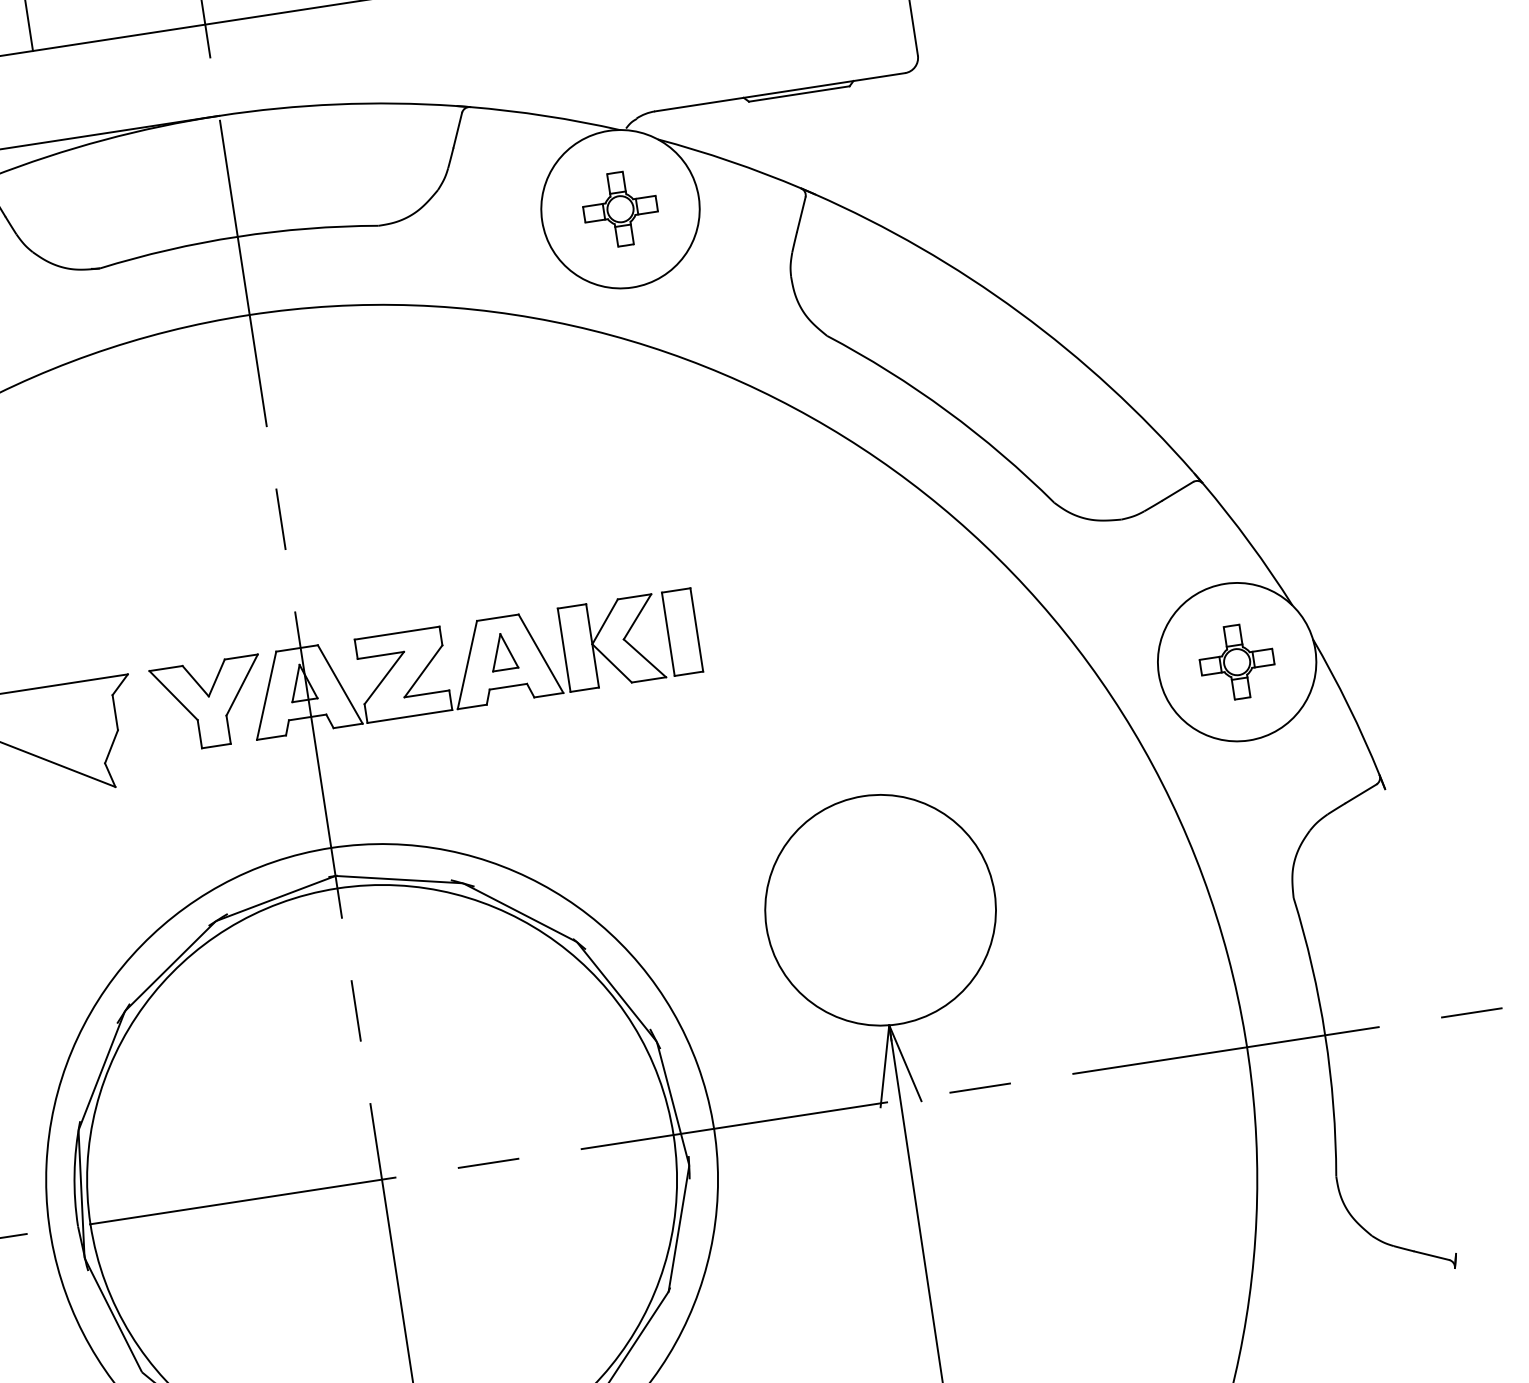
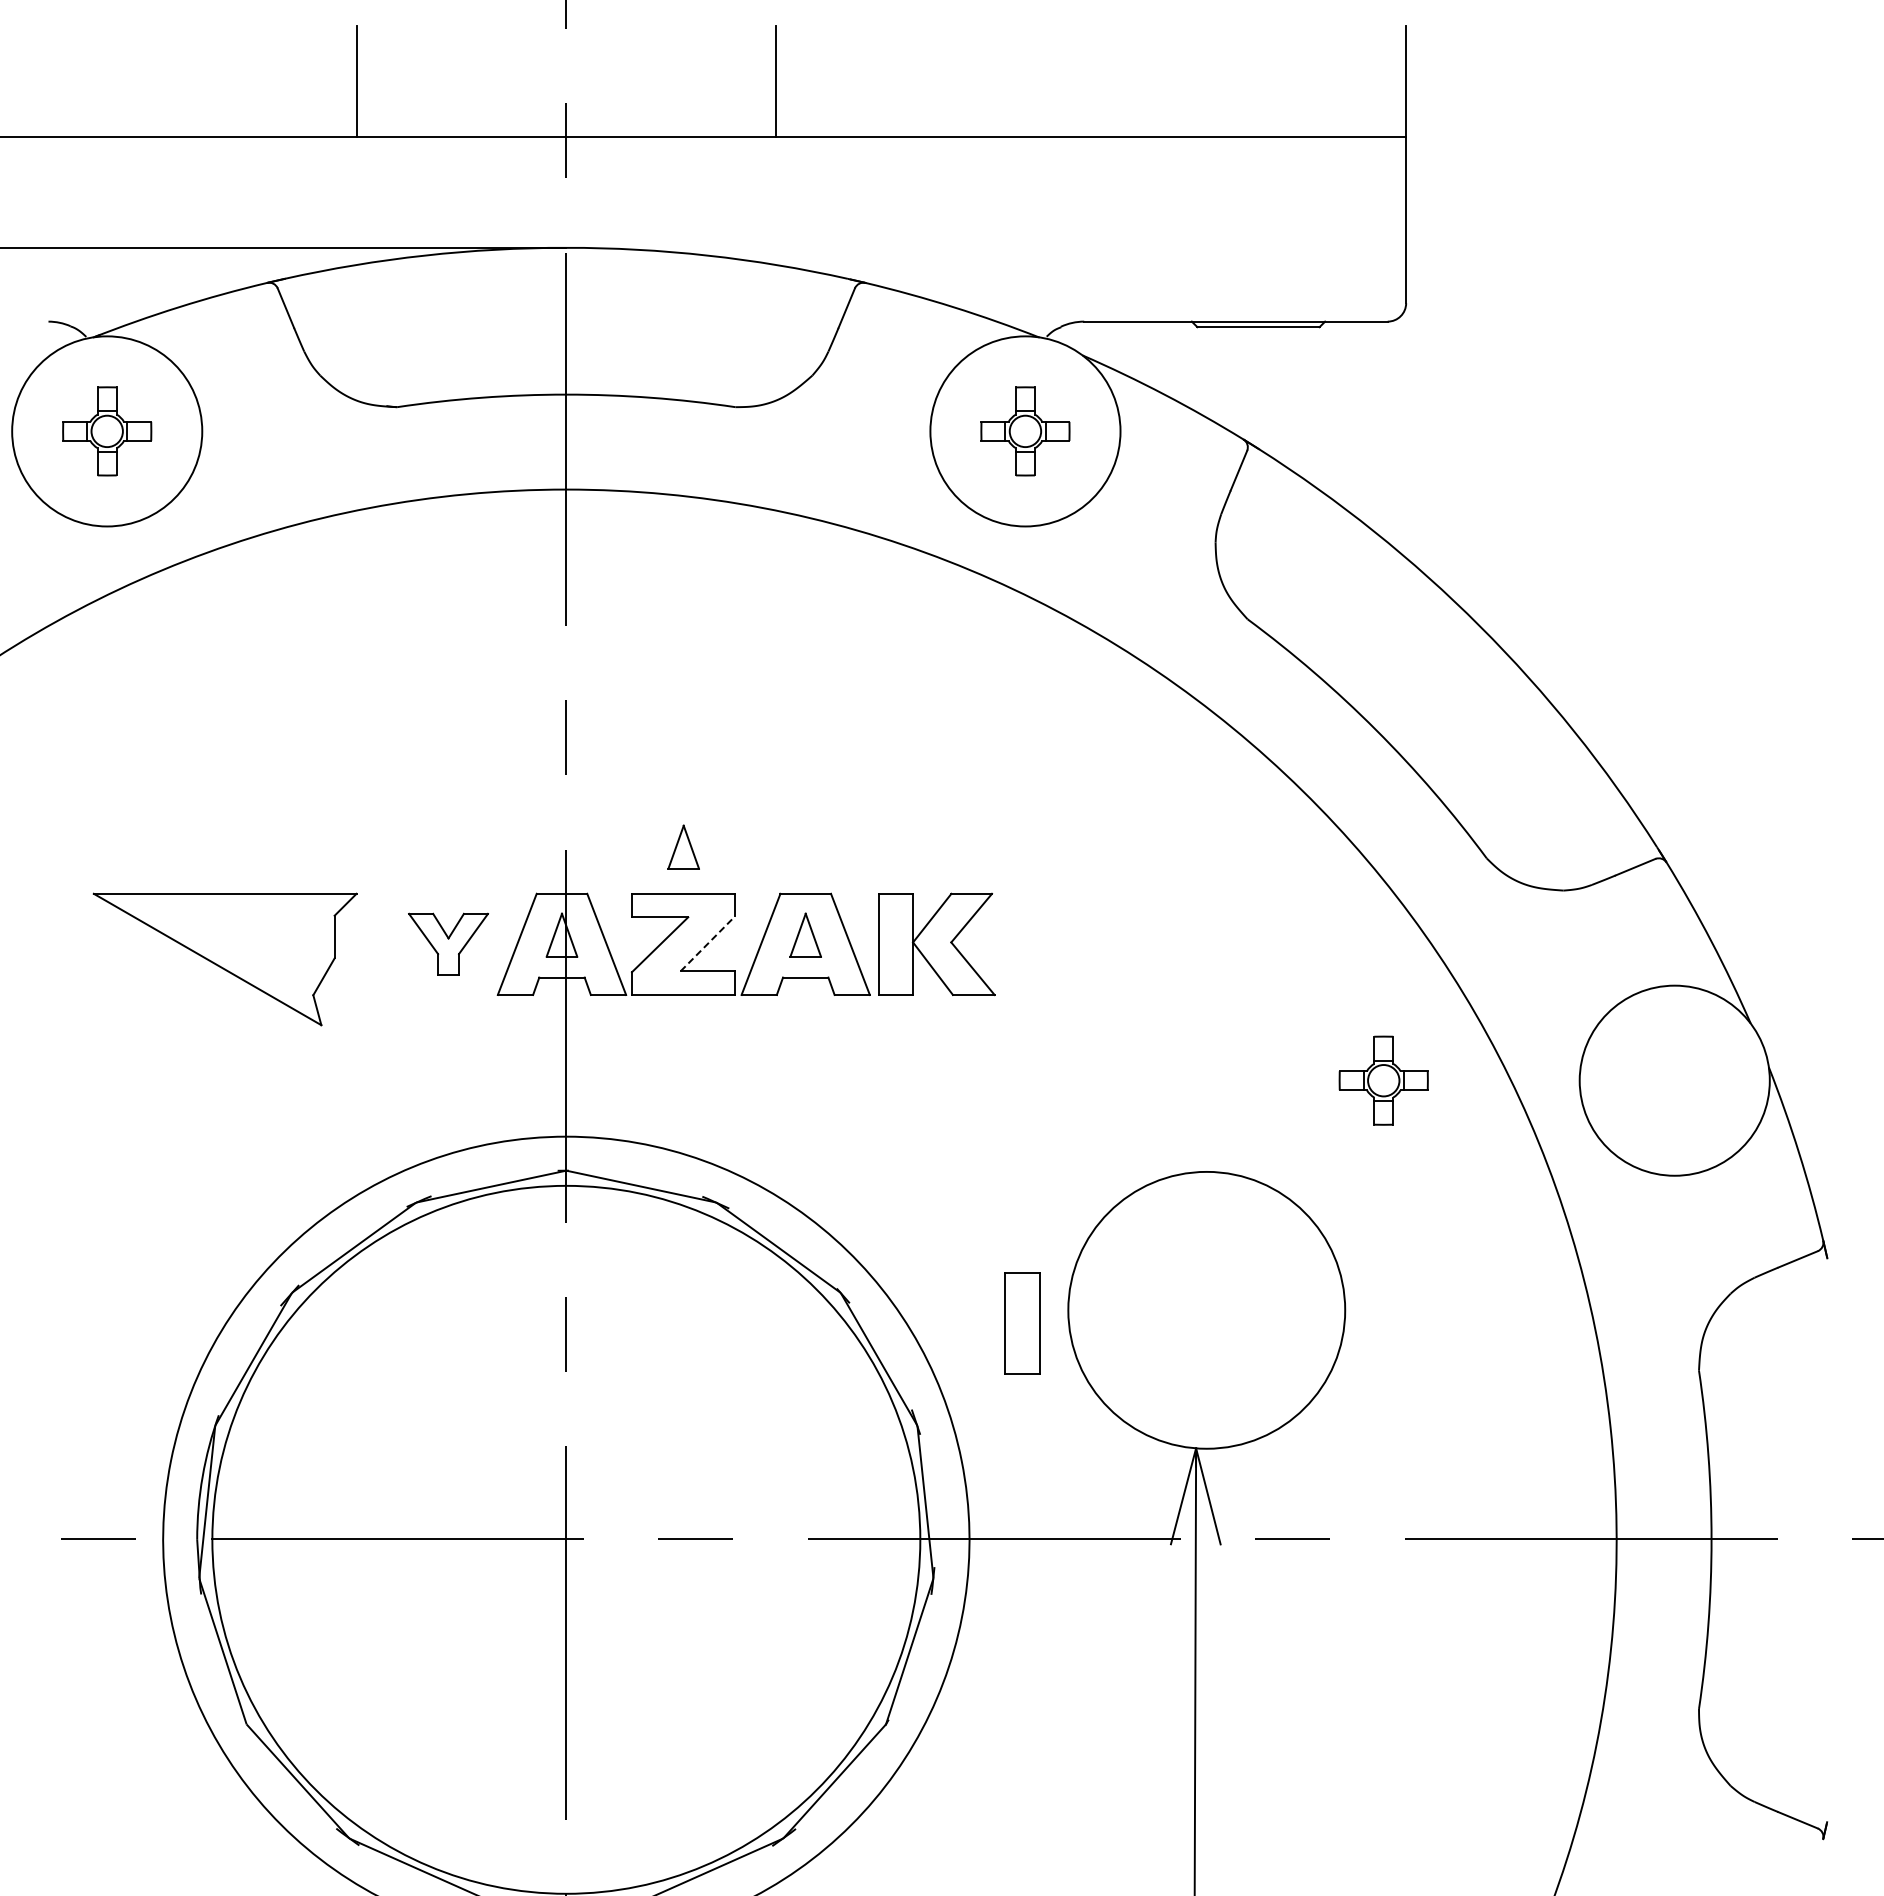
part: (391, 594) -> (683, 846), added
part: (682, 632) -> (1022, 1323), moved
part: (1236, 662) -> (1383, 1080), moved
line: (423, 671) -> (707, 943), solid -> dashed
part: (209, 703) -> (448, 943), size x0.6

